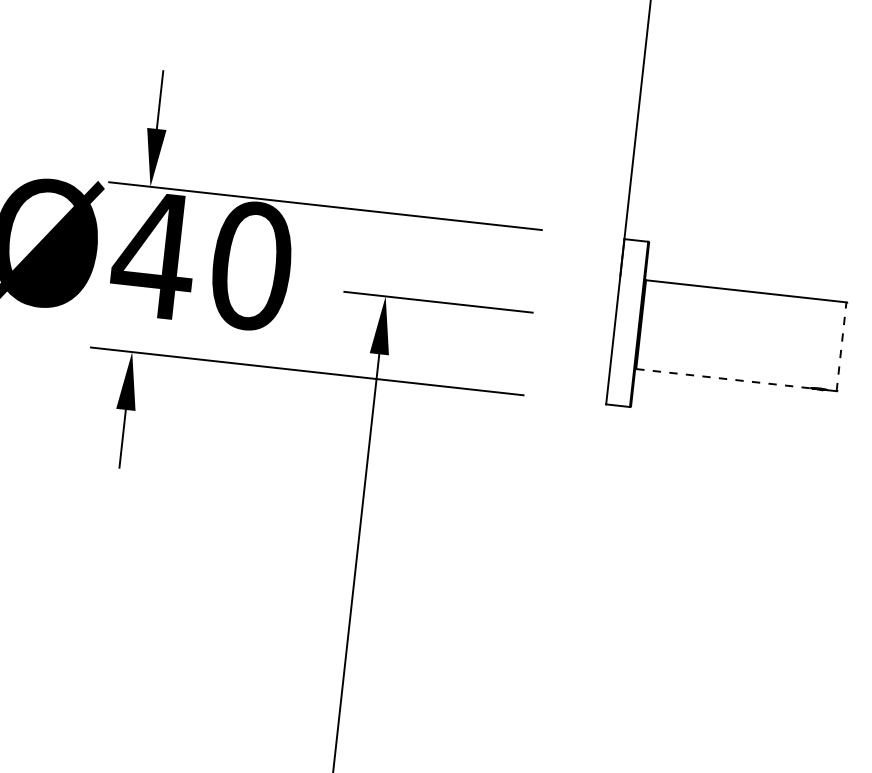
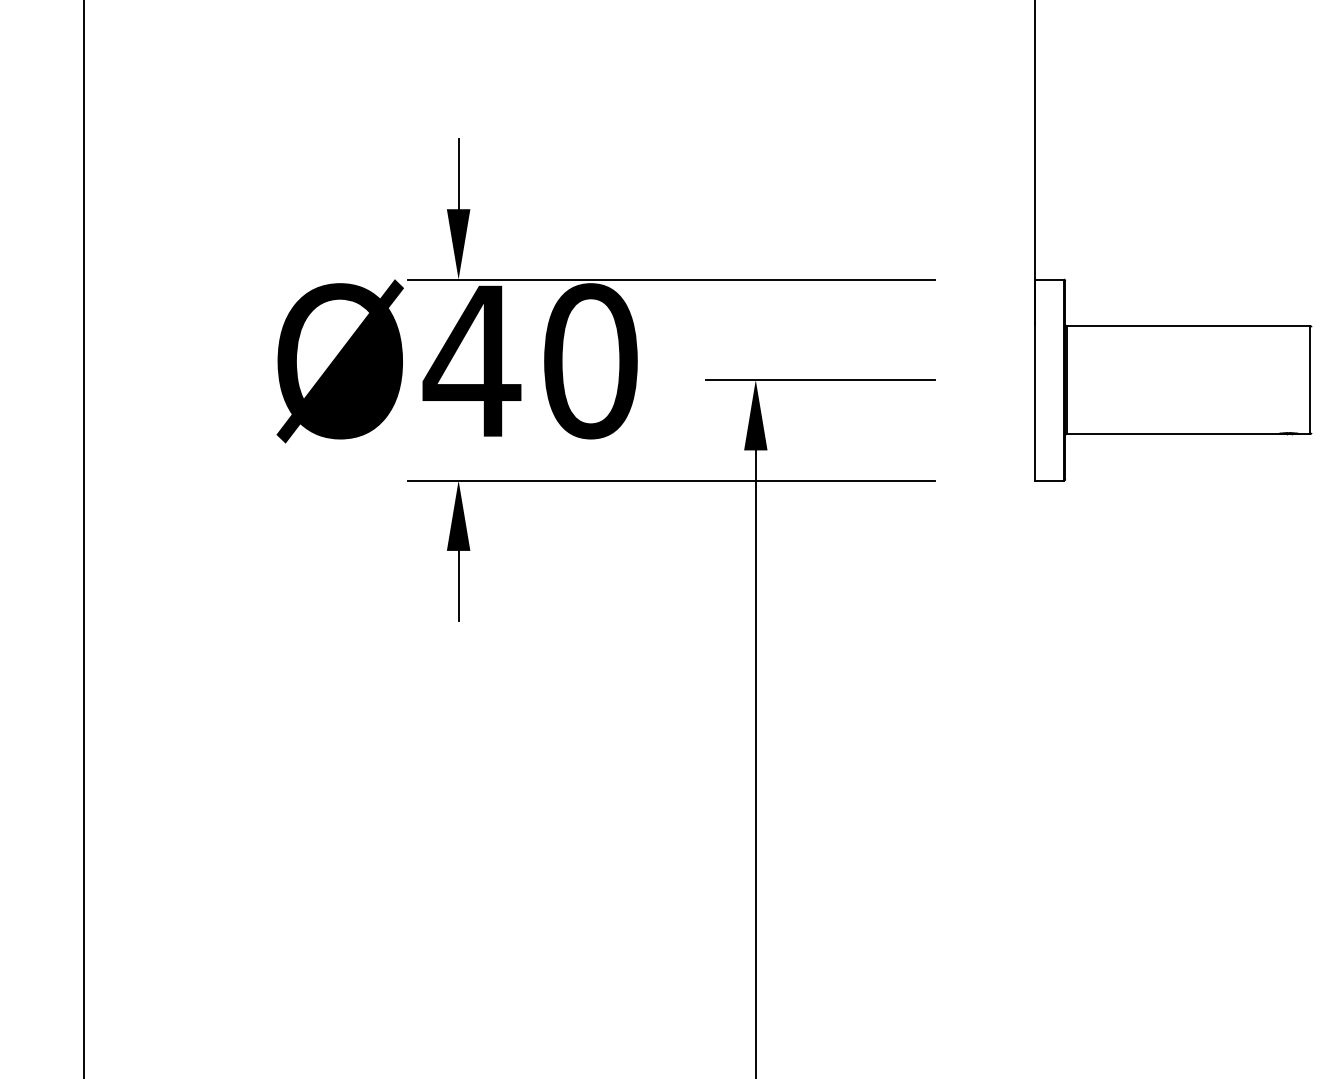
line: (841, 346) -> (1310, 379), dashed -> solid
line: (723, 379) -> (1172, 434), dashed -> solid

